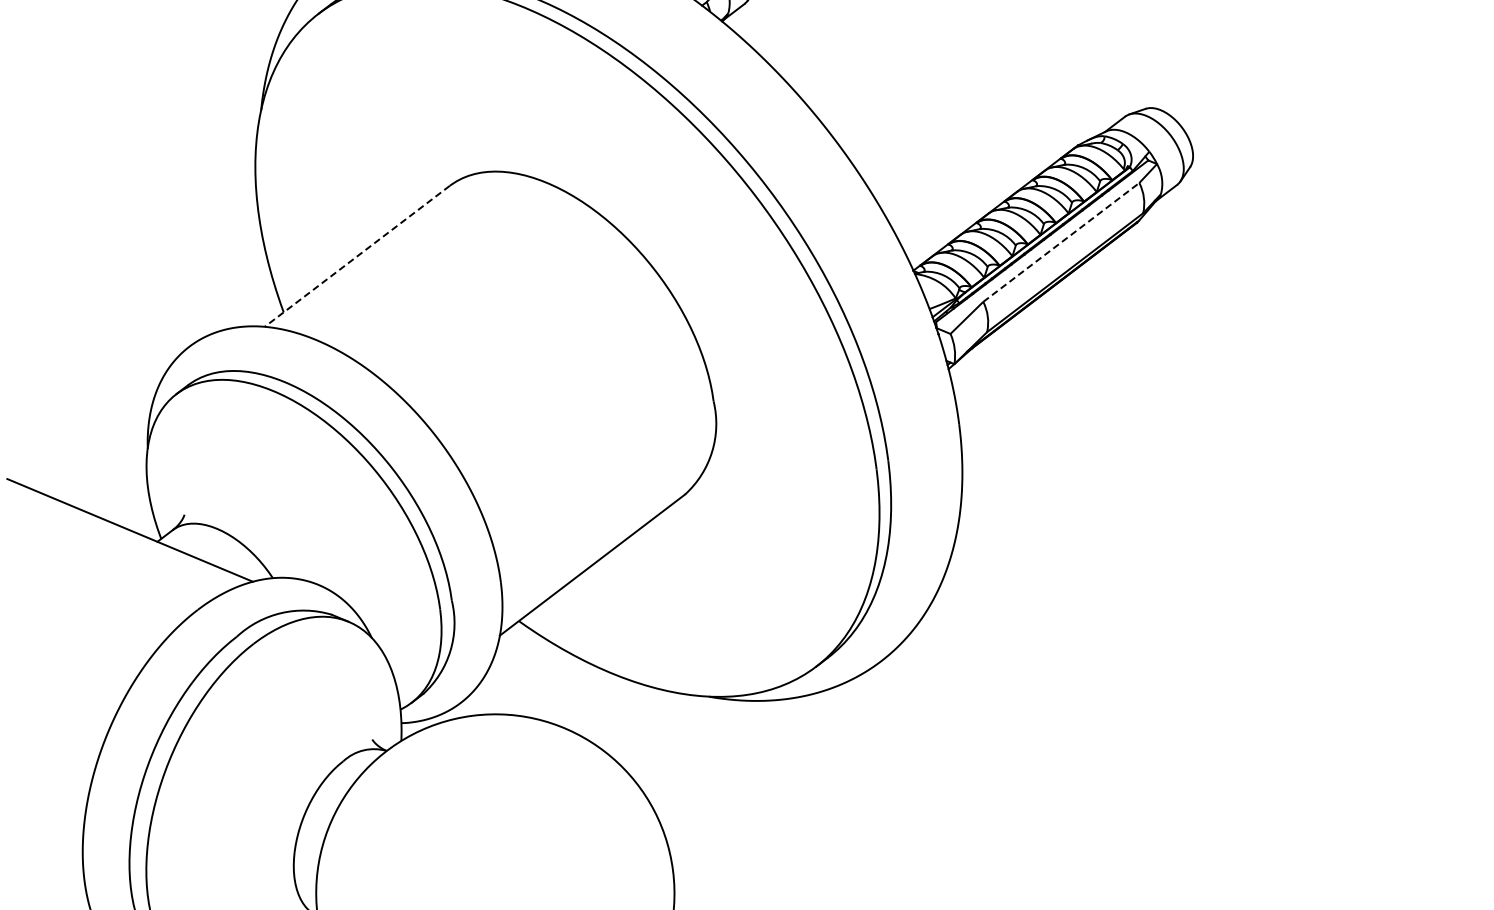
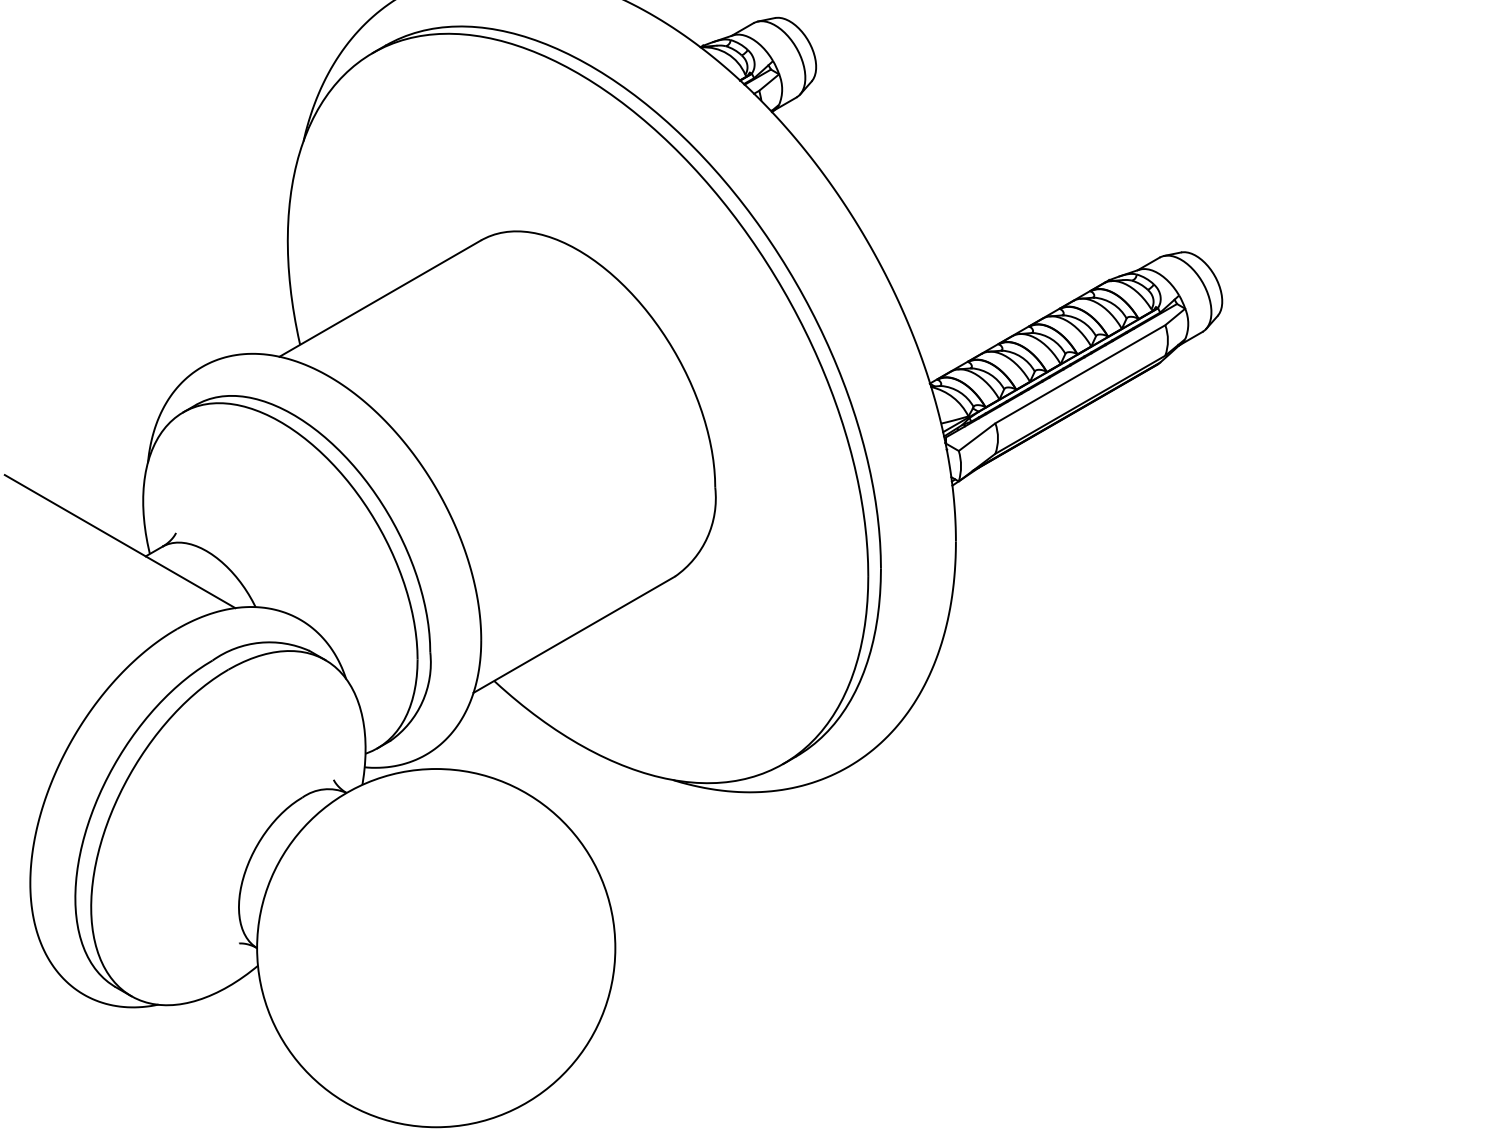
line: (1061, 242) -> (1080, 374), dashed -> solid
line: (356, 256) -> (379, 298), dashed -> solid

